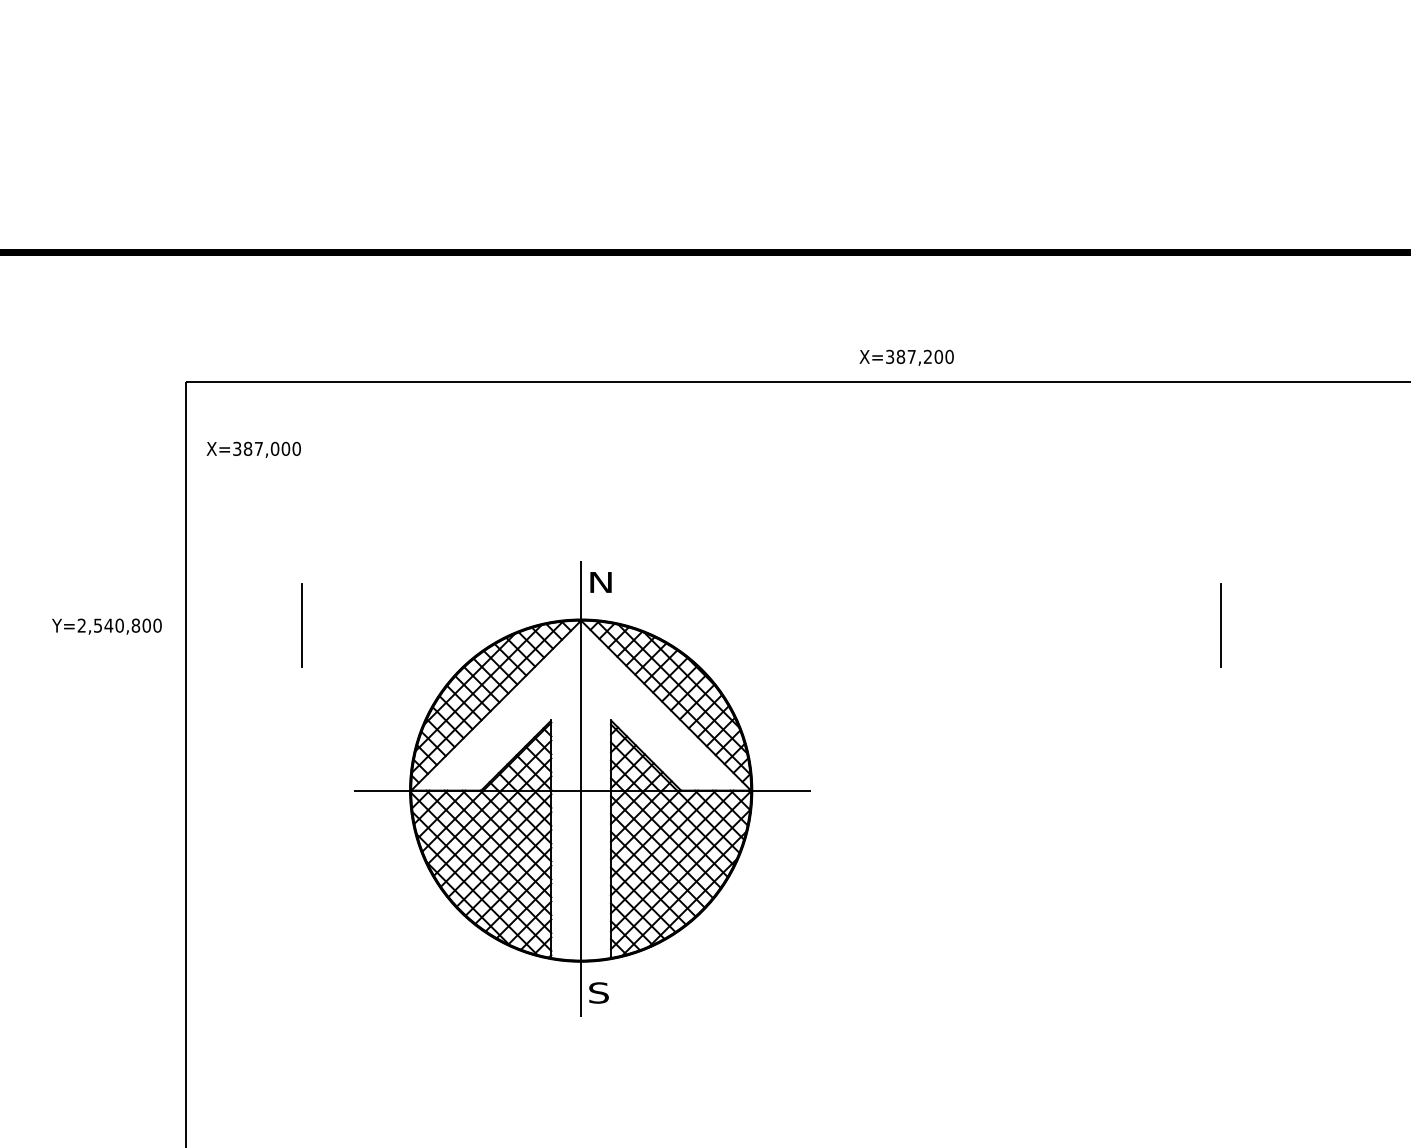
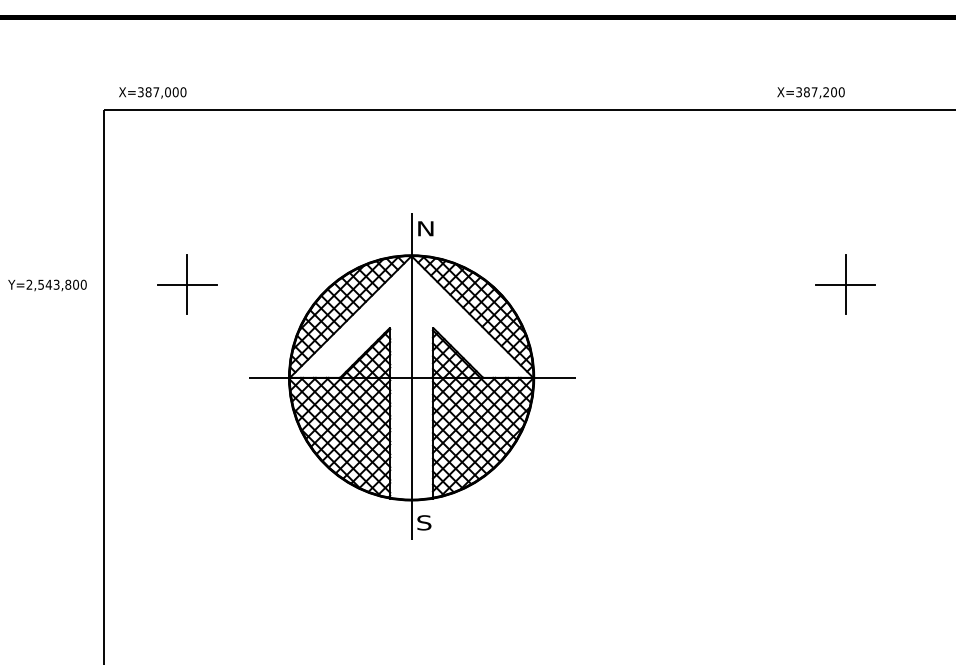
text: (906, 357) -> (810, 92), moved
text: (253, 449) -> (152, 92), moved
text: (119, 625) -> (56, 284), Y=2,540,800 -> Y=2,543,800
line: (301, 625) -> (186, 284), added
line: (1220, 625) -> (845, 284), added
part: (582, 788) -> (412, 376), moved

